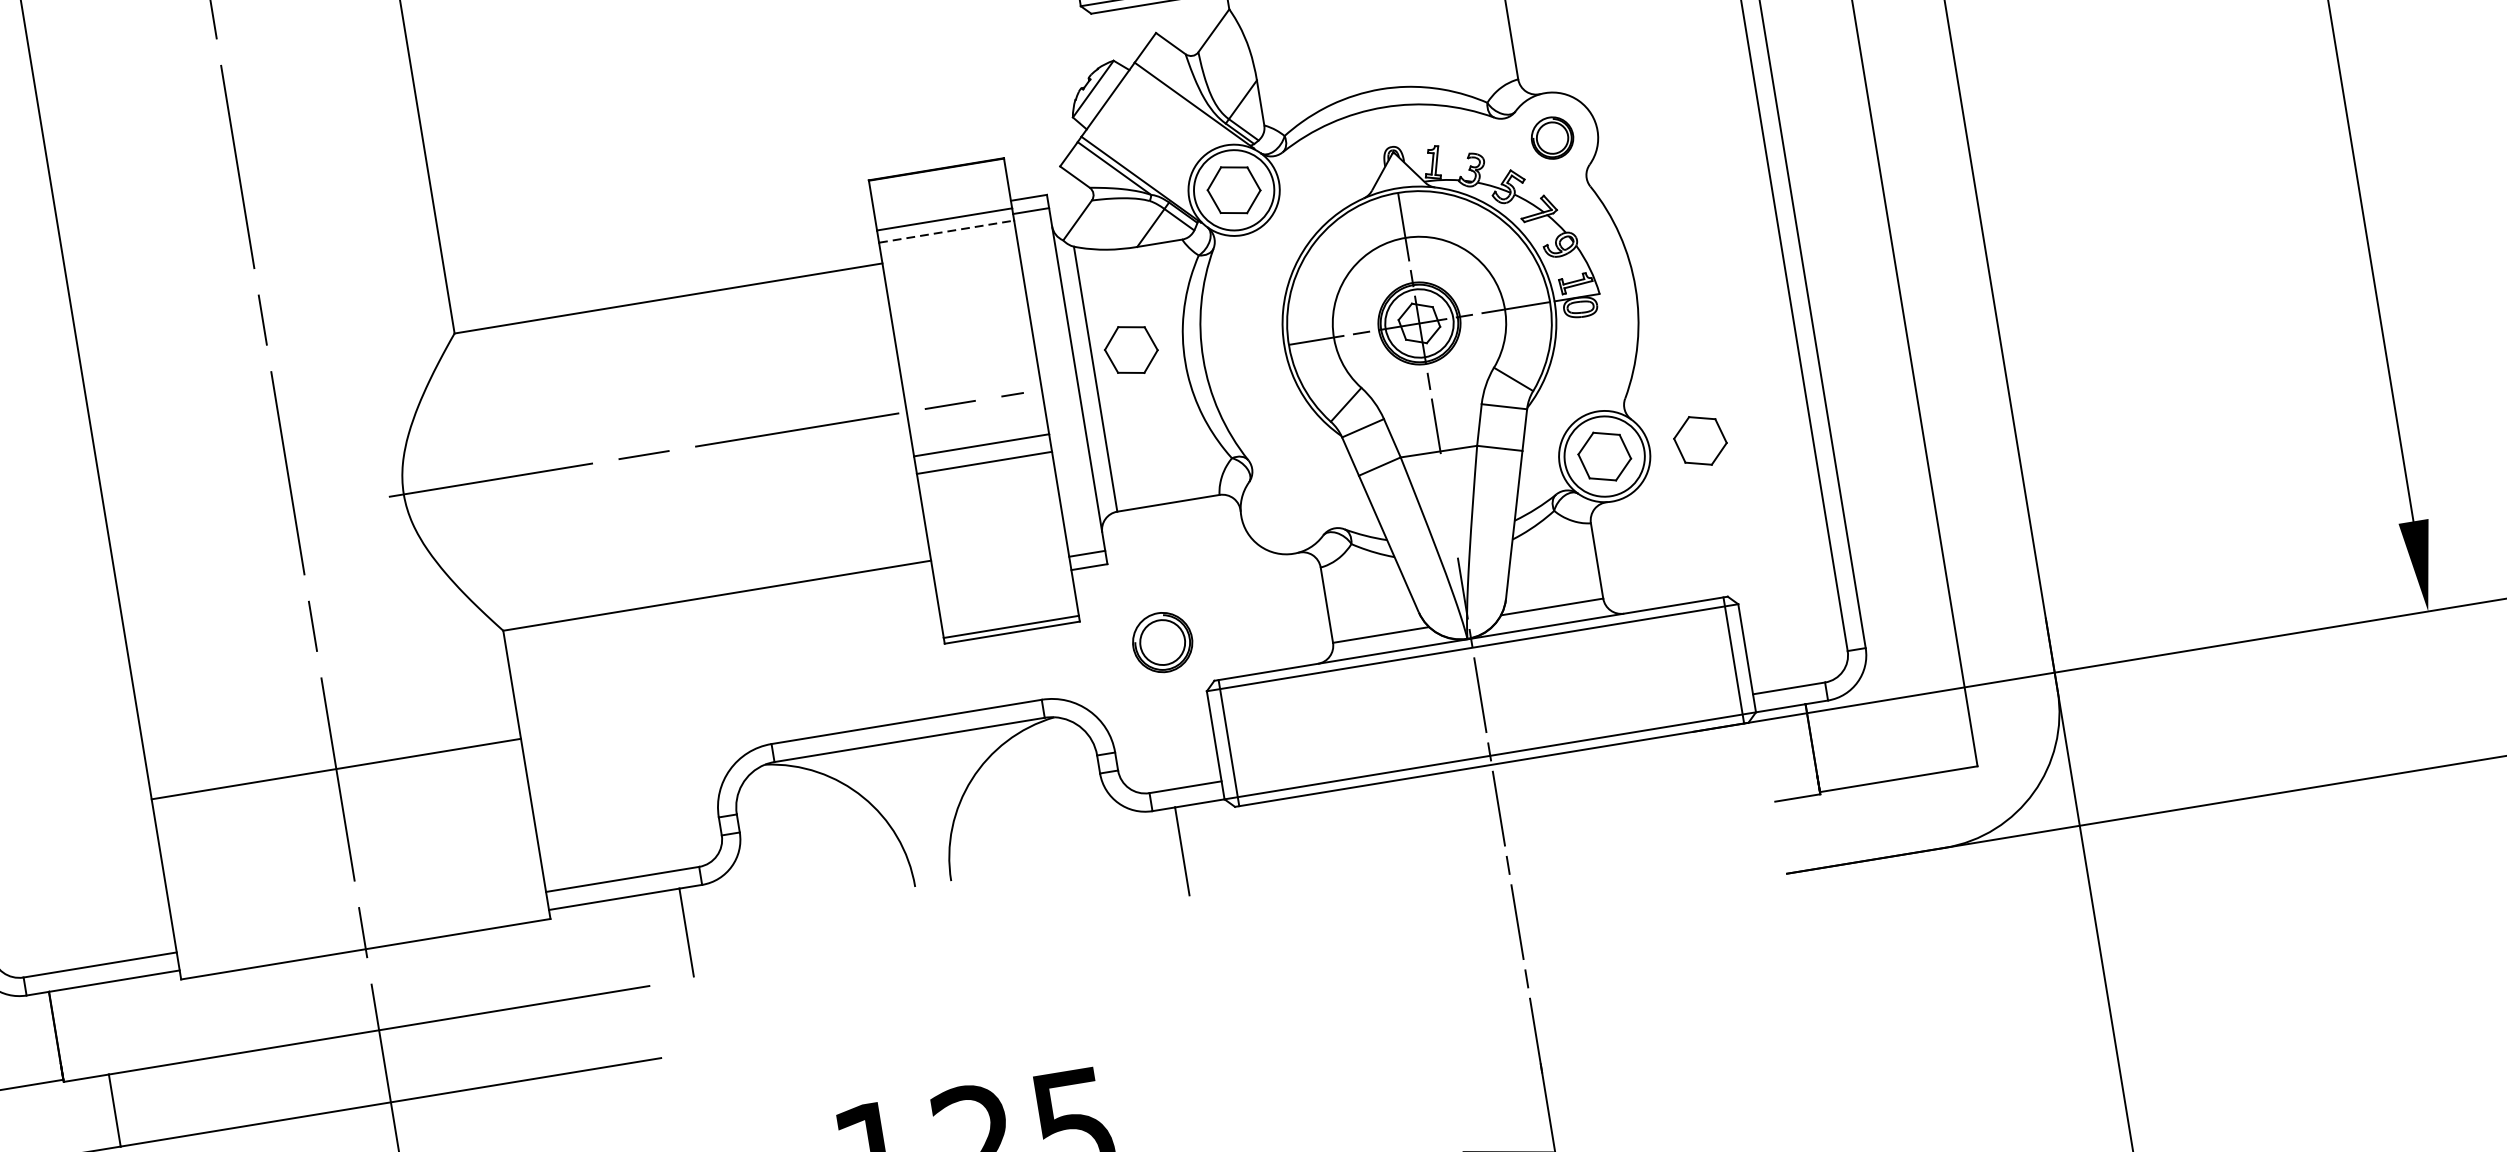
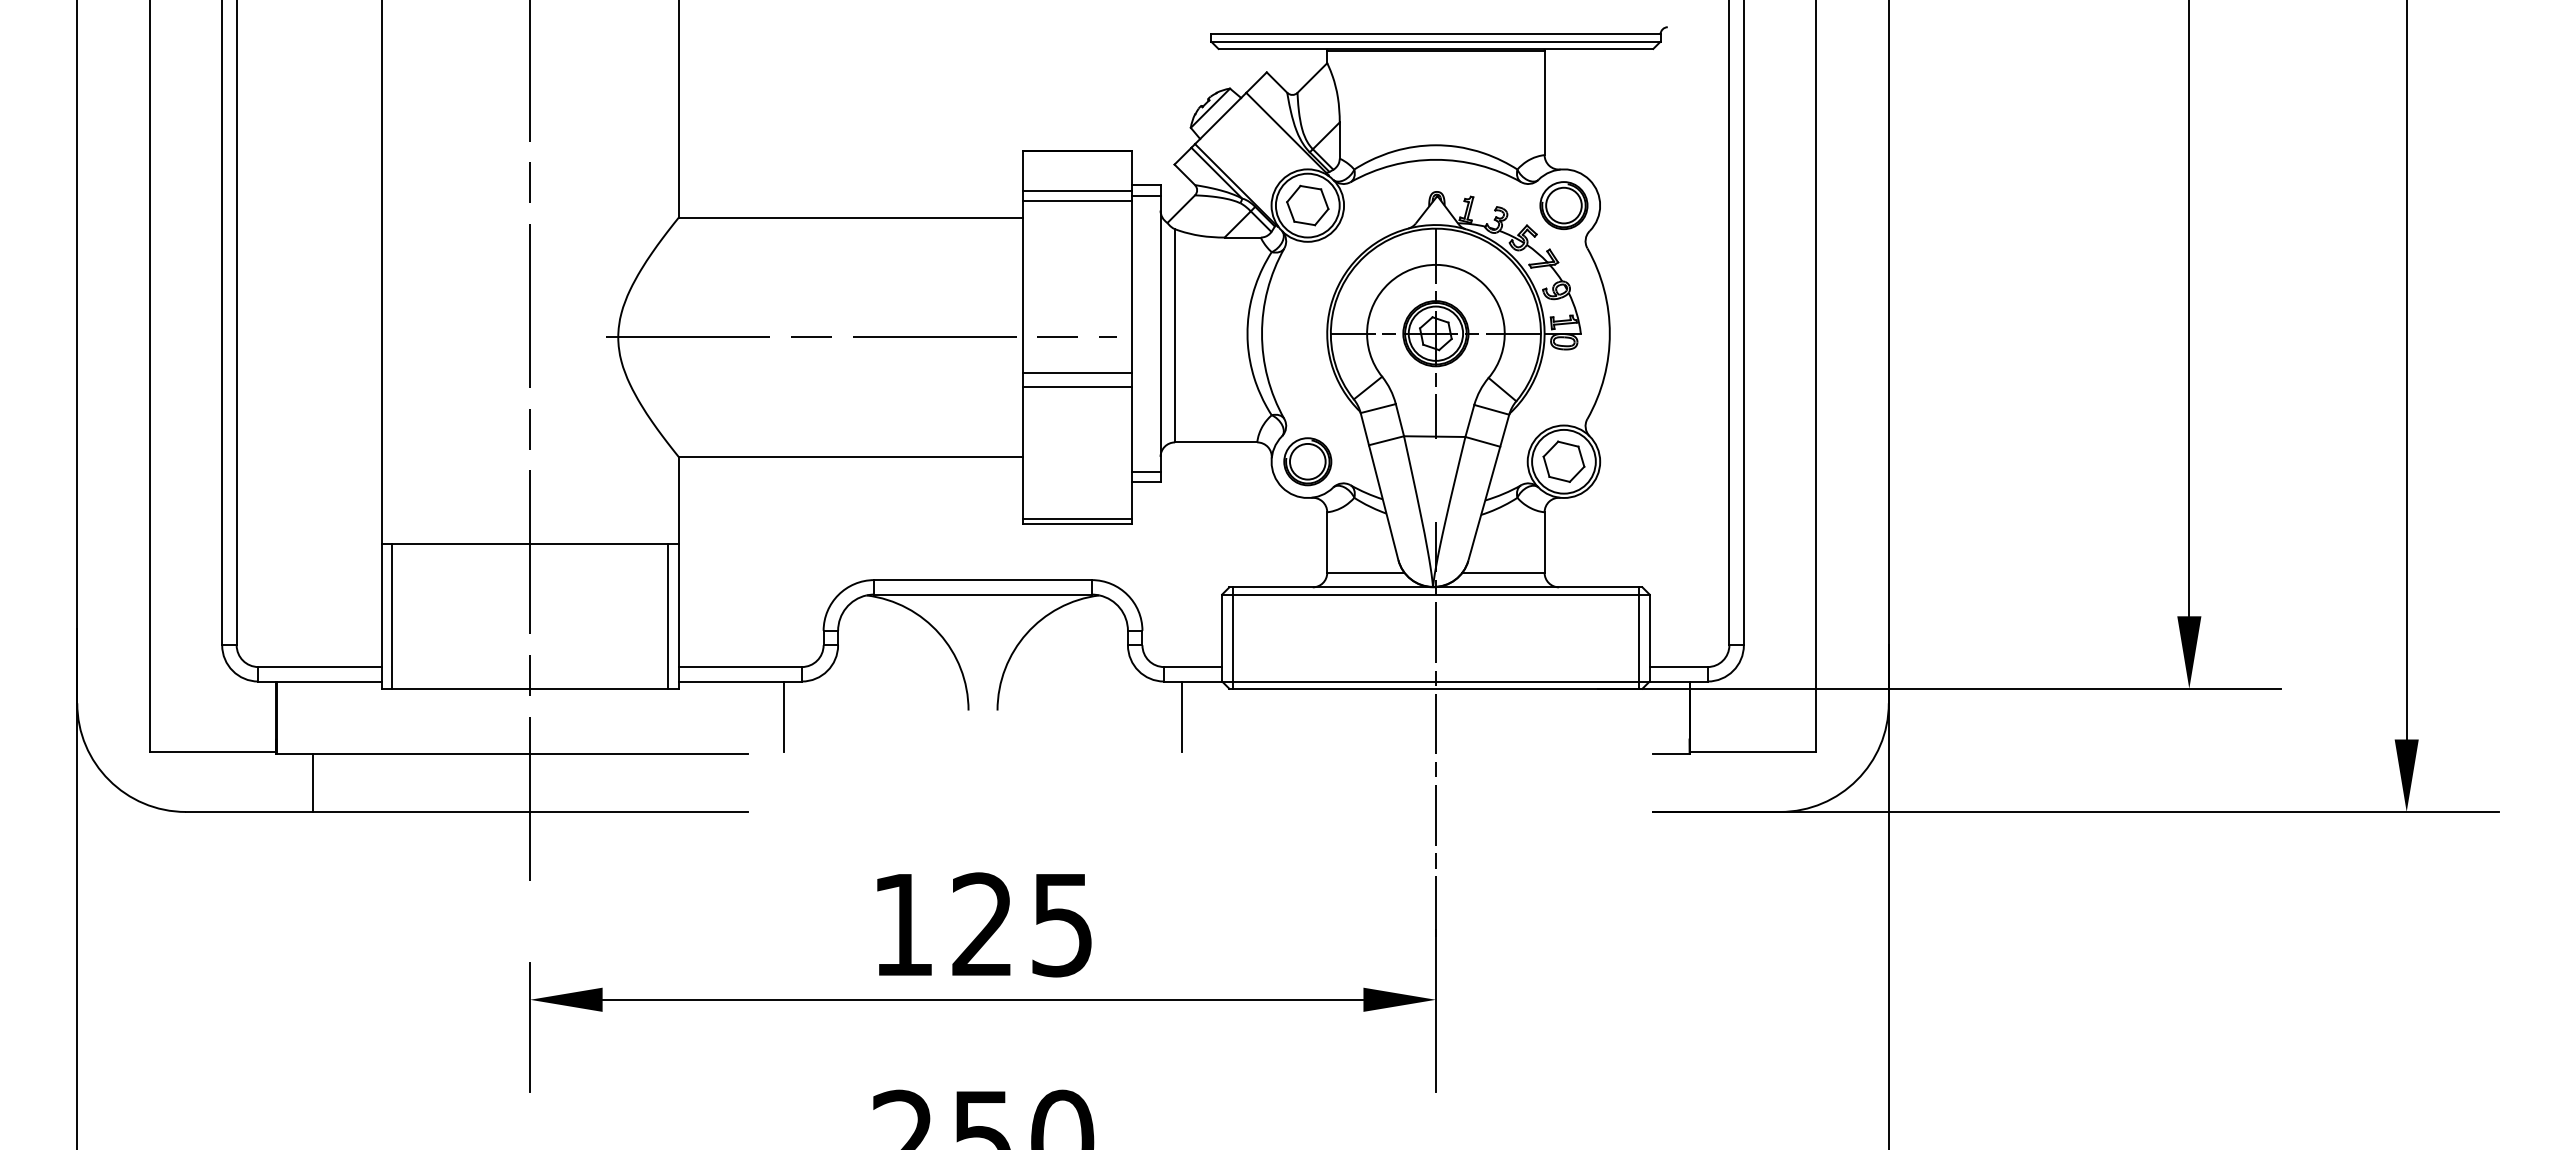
part: (1551, 138) -> (1563, 205), size x1.43
line: (947, 232) -> (1077, 201), dashed -> solid
part: (1130, 350) -> (1206, 317), removed
part: (1699, 440) -> (1640, 461), removed
part: (1162, 642) -> (1307, 461), moved
line: (521, 830) -> (667, 615), added
line: (179, 886) -> (392, 615), added

